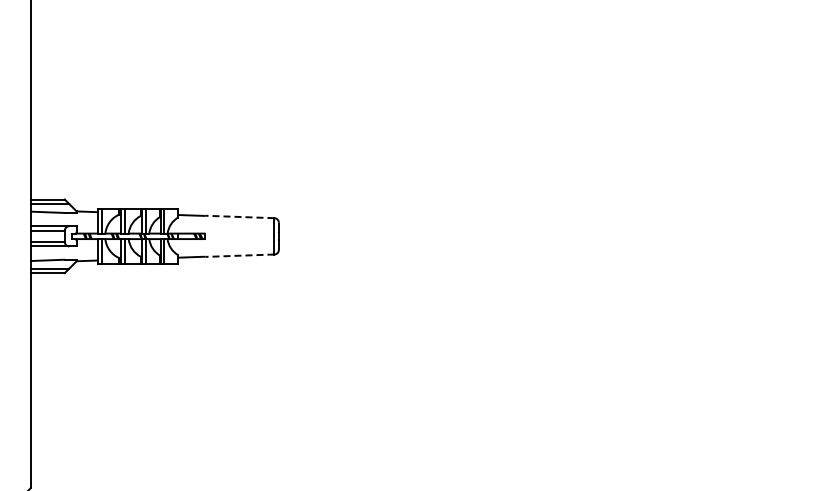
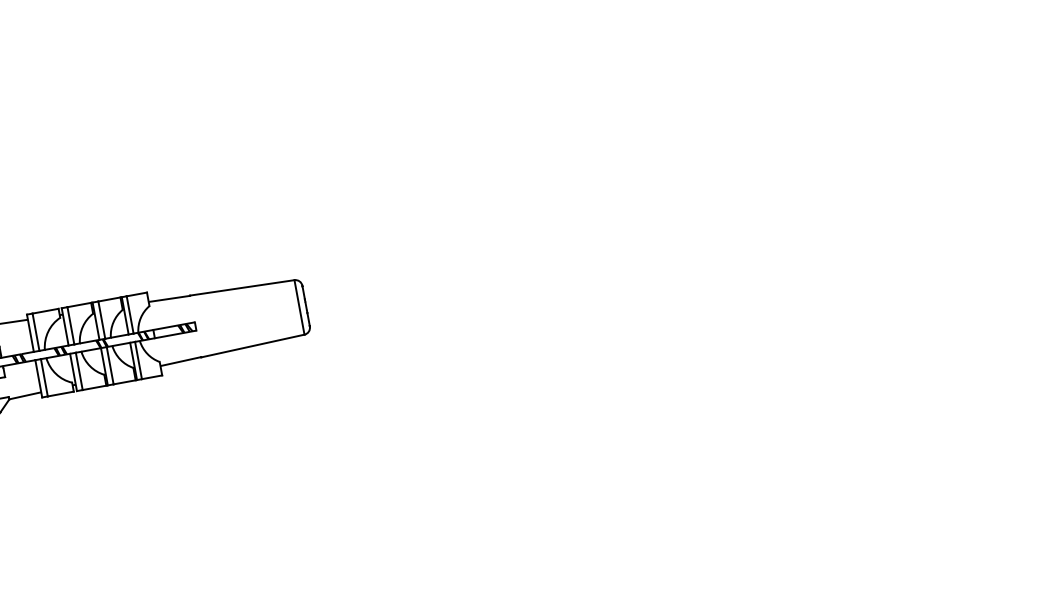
line: (239, 216) -> (241, 287), dashed -> solid
line: (239, 255) -> (252, 345), dashed -> solid

